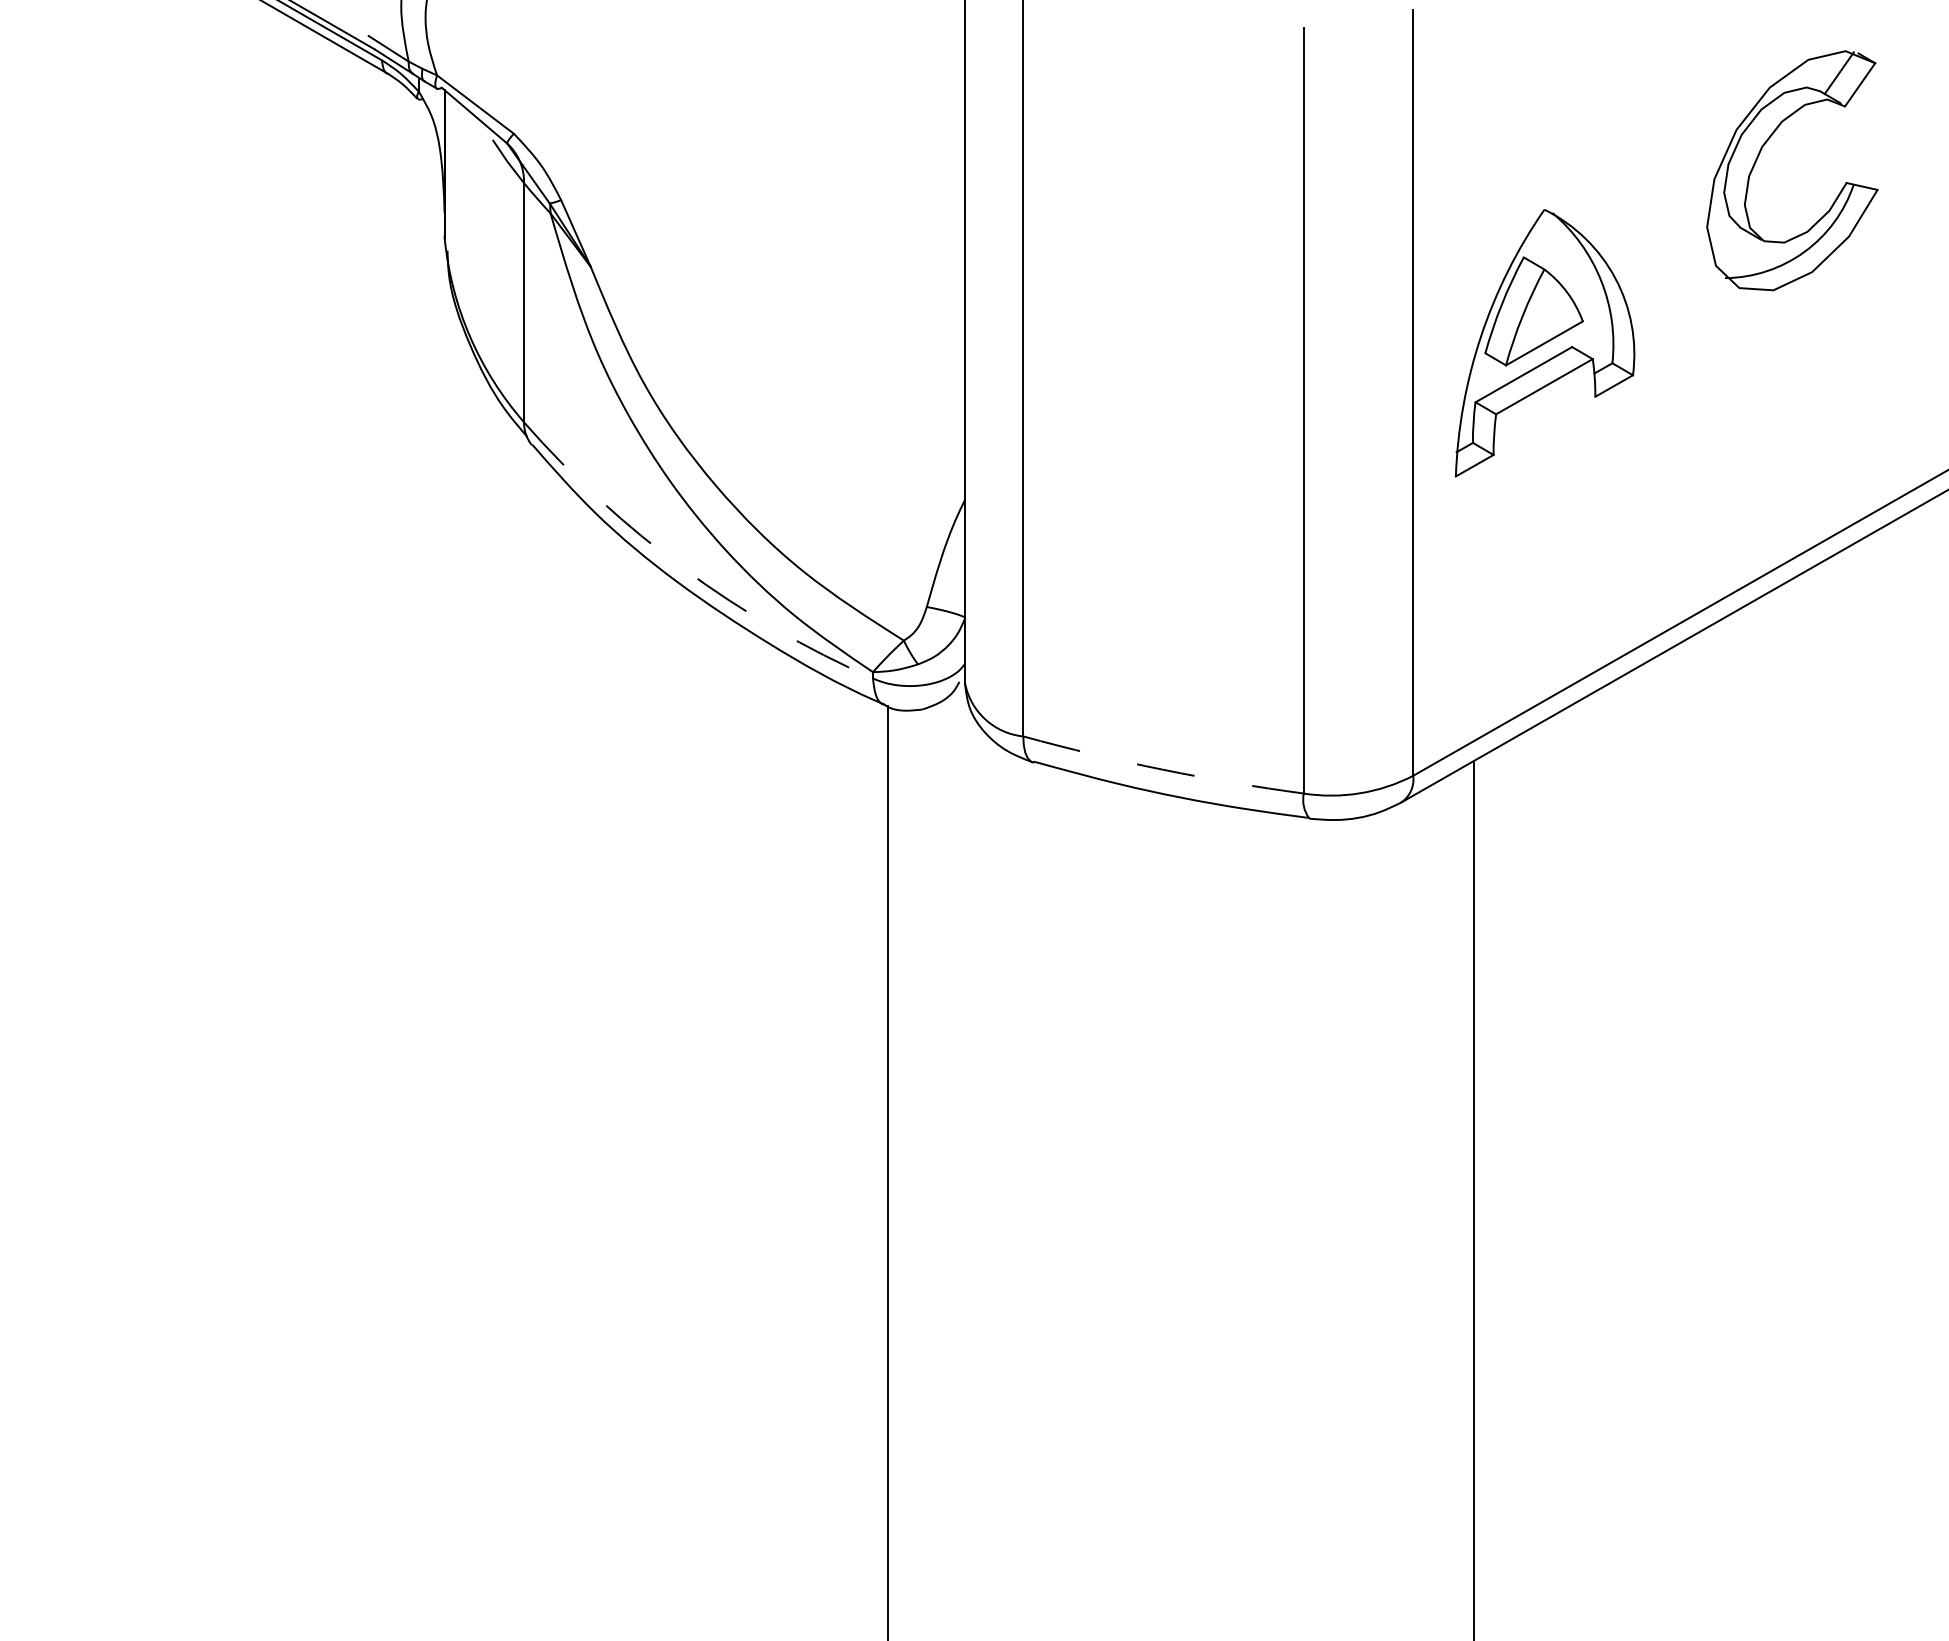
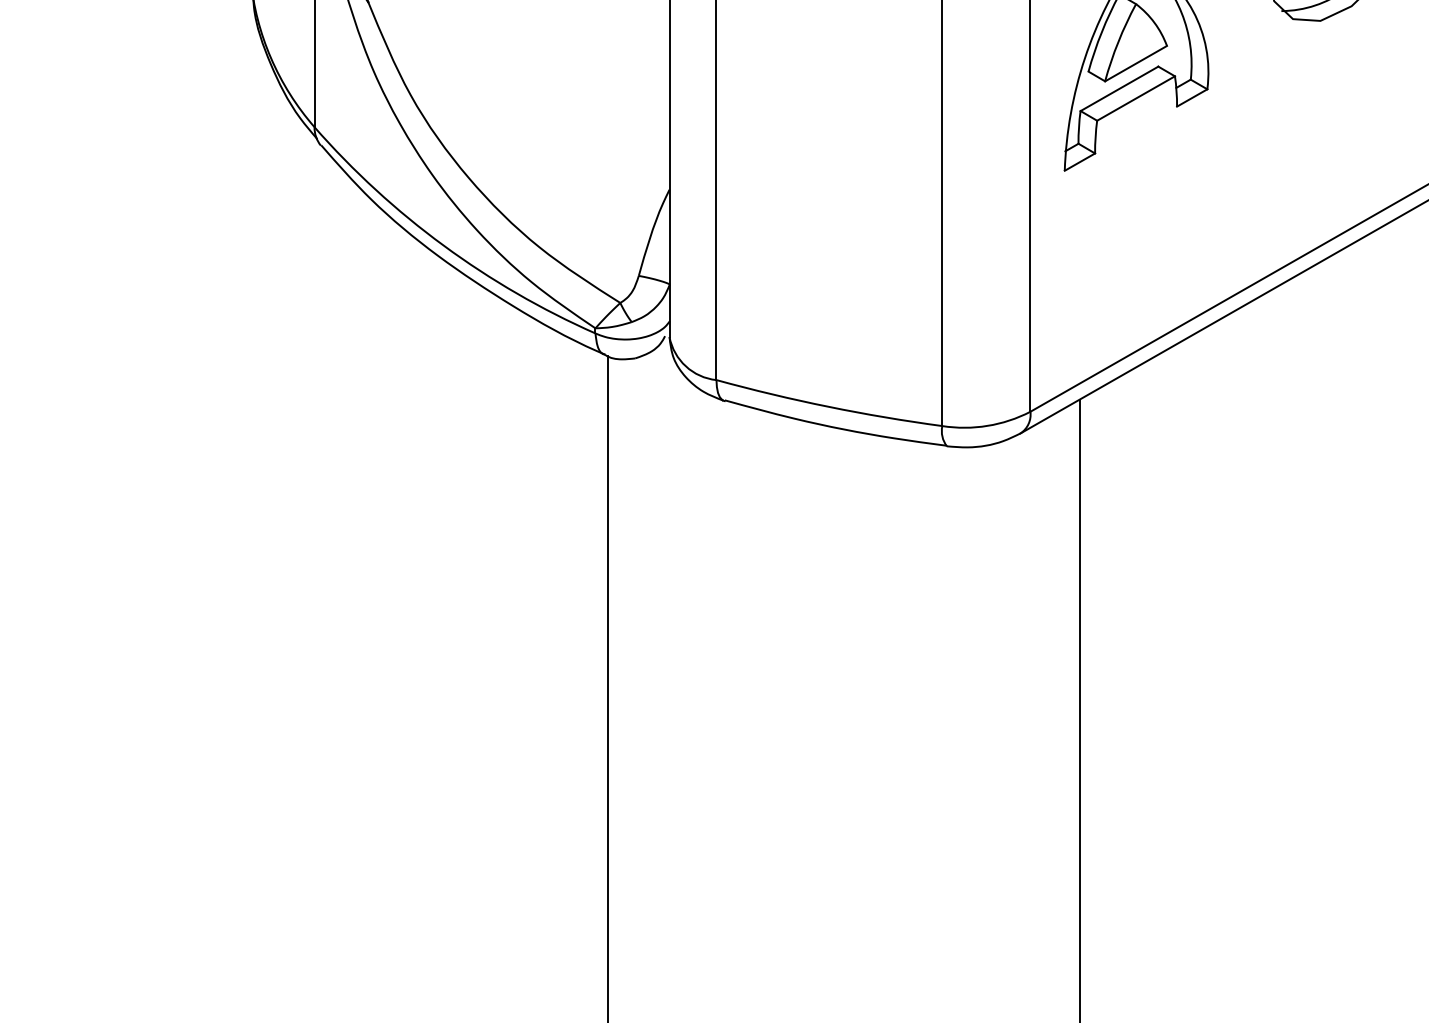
arc: (684, 569) -> (443, 245), dashed -> solid
arc: (1162, 769) -> (828, 406), dashed -> solid

